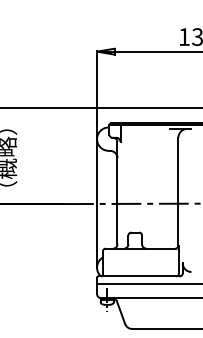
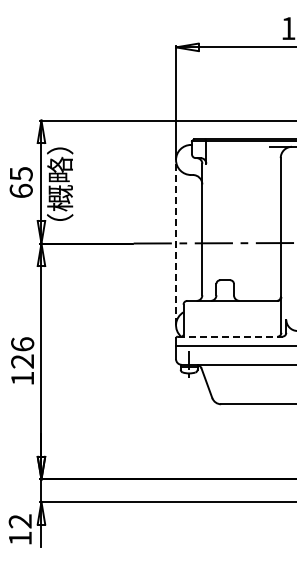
line: (97, 203) -> (176, 242), solid -> dashed
line: (139, 276) -> (230, 336), solid -> dashed

